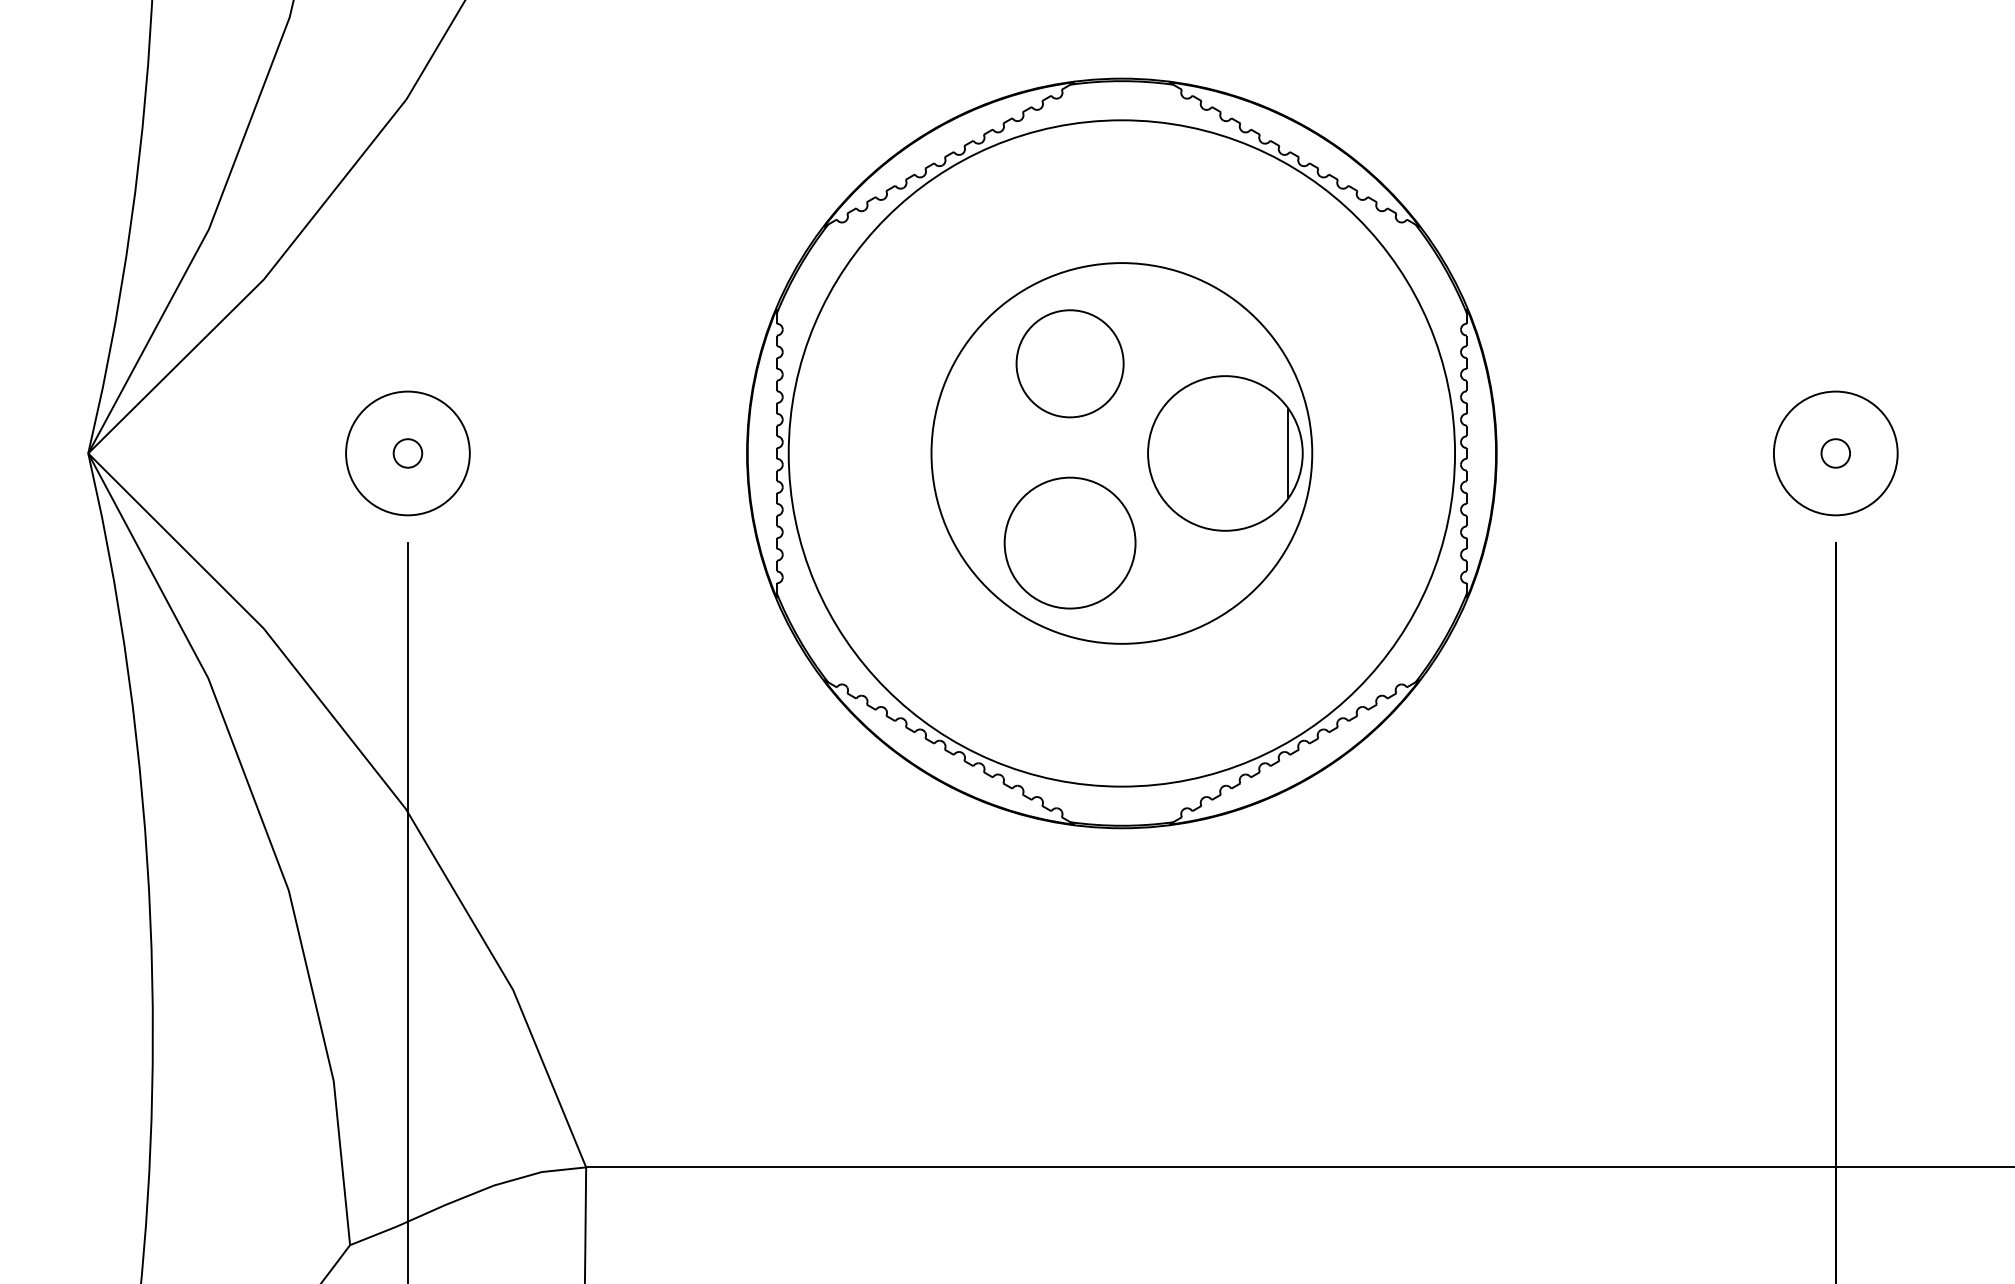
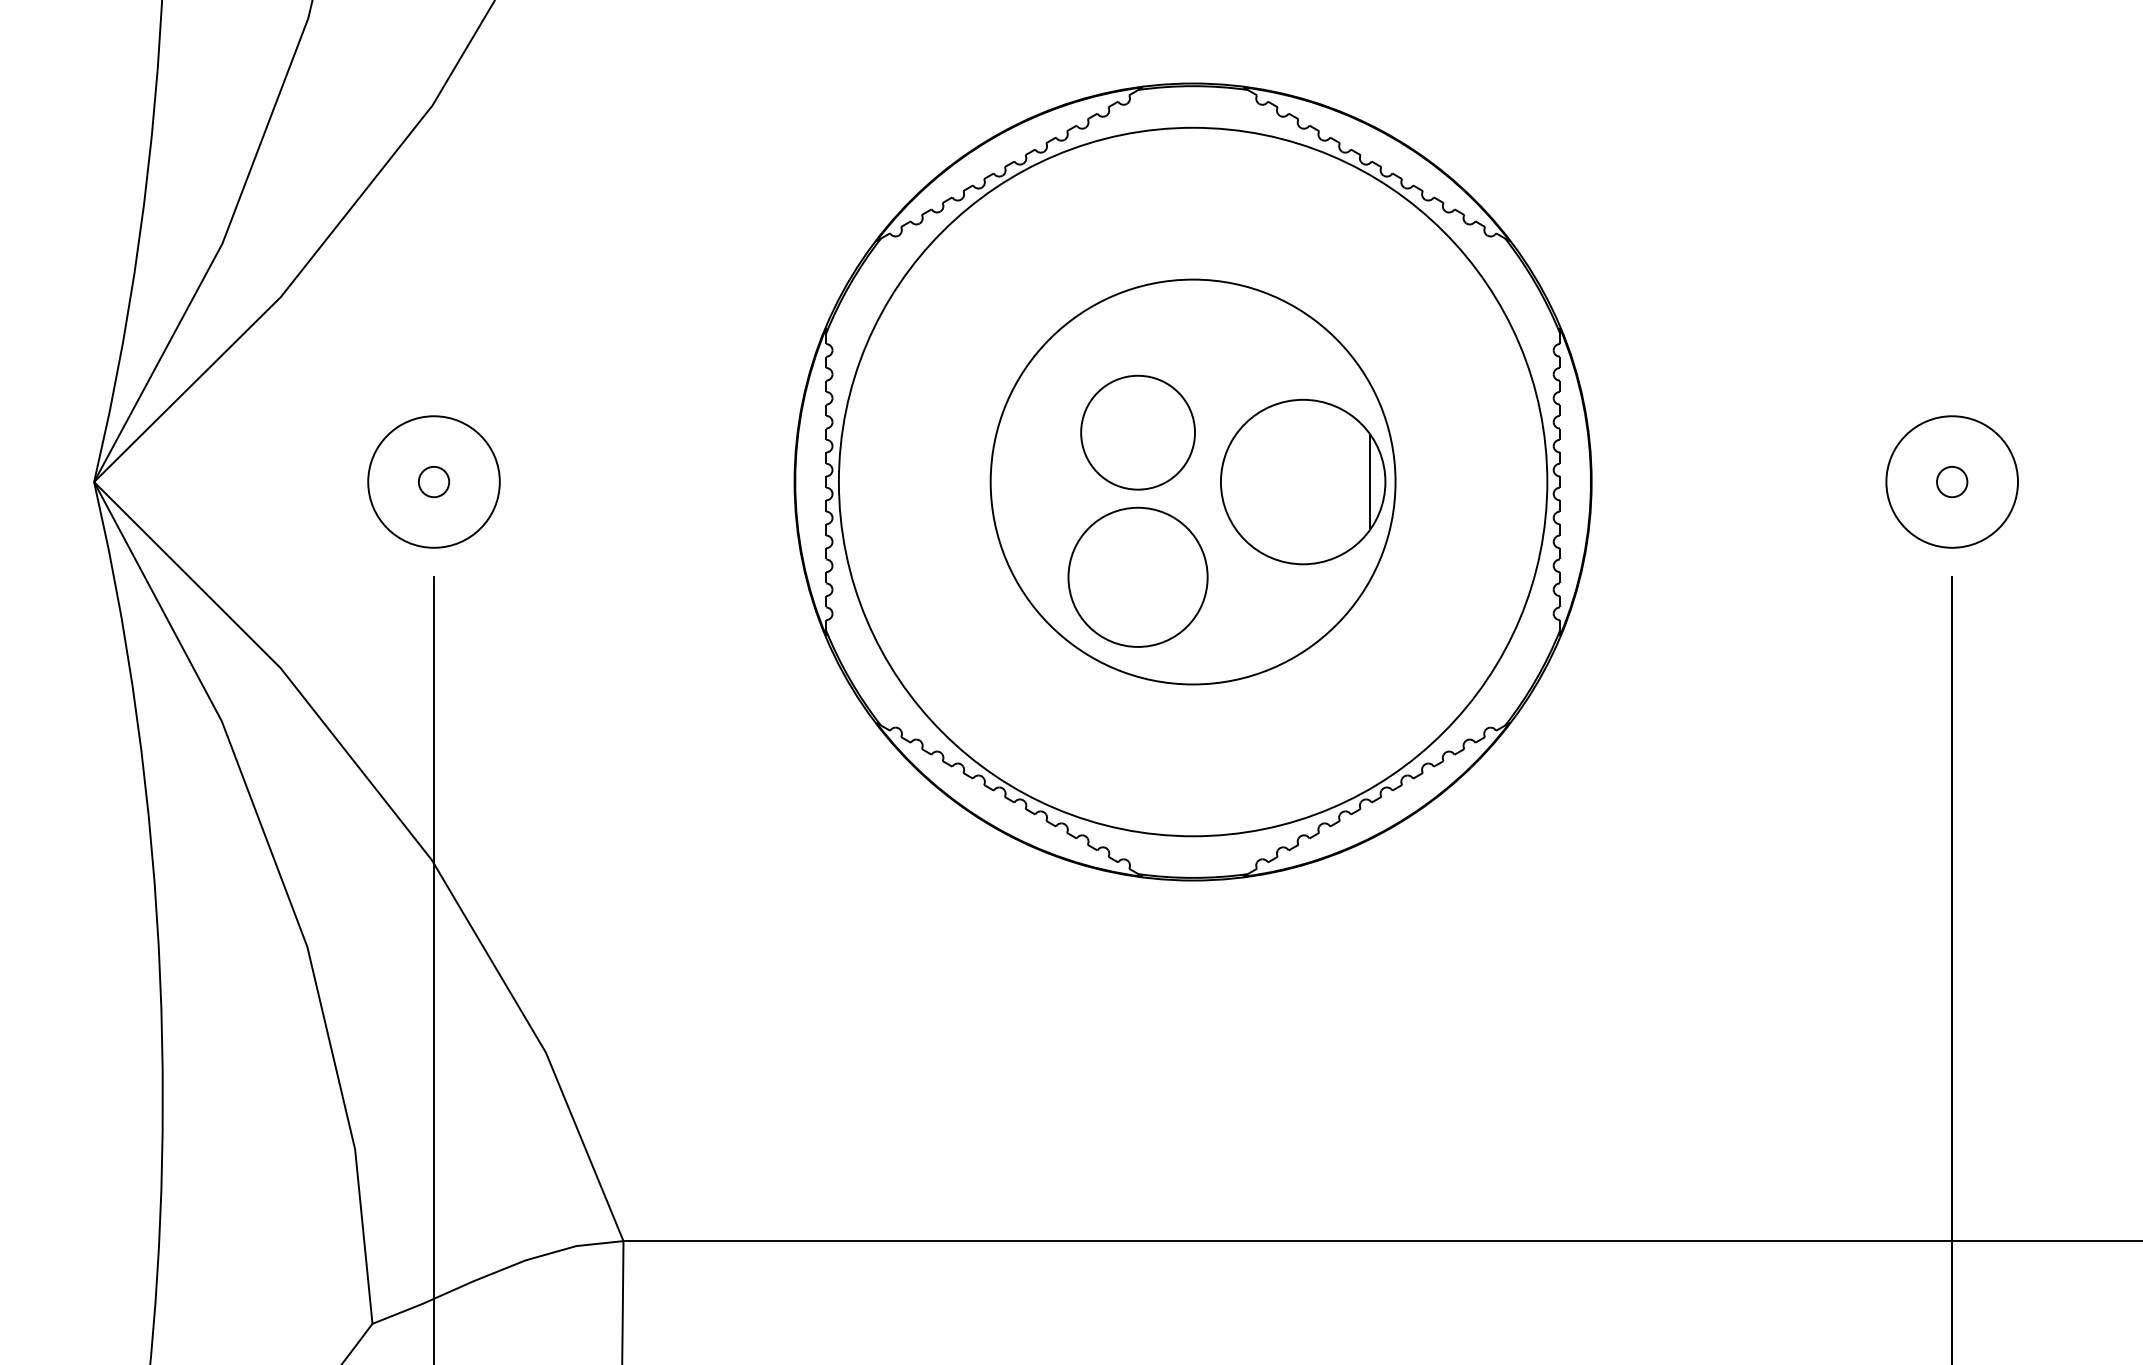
part: (1069, 363) -> (1137, 432), moved

